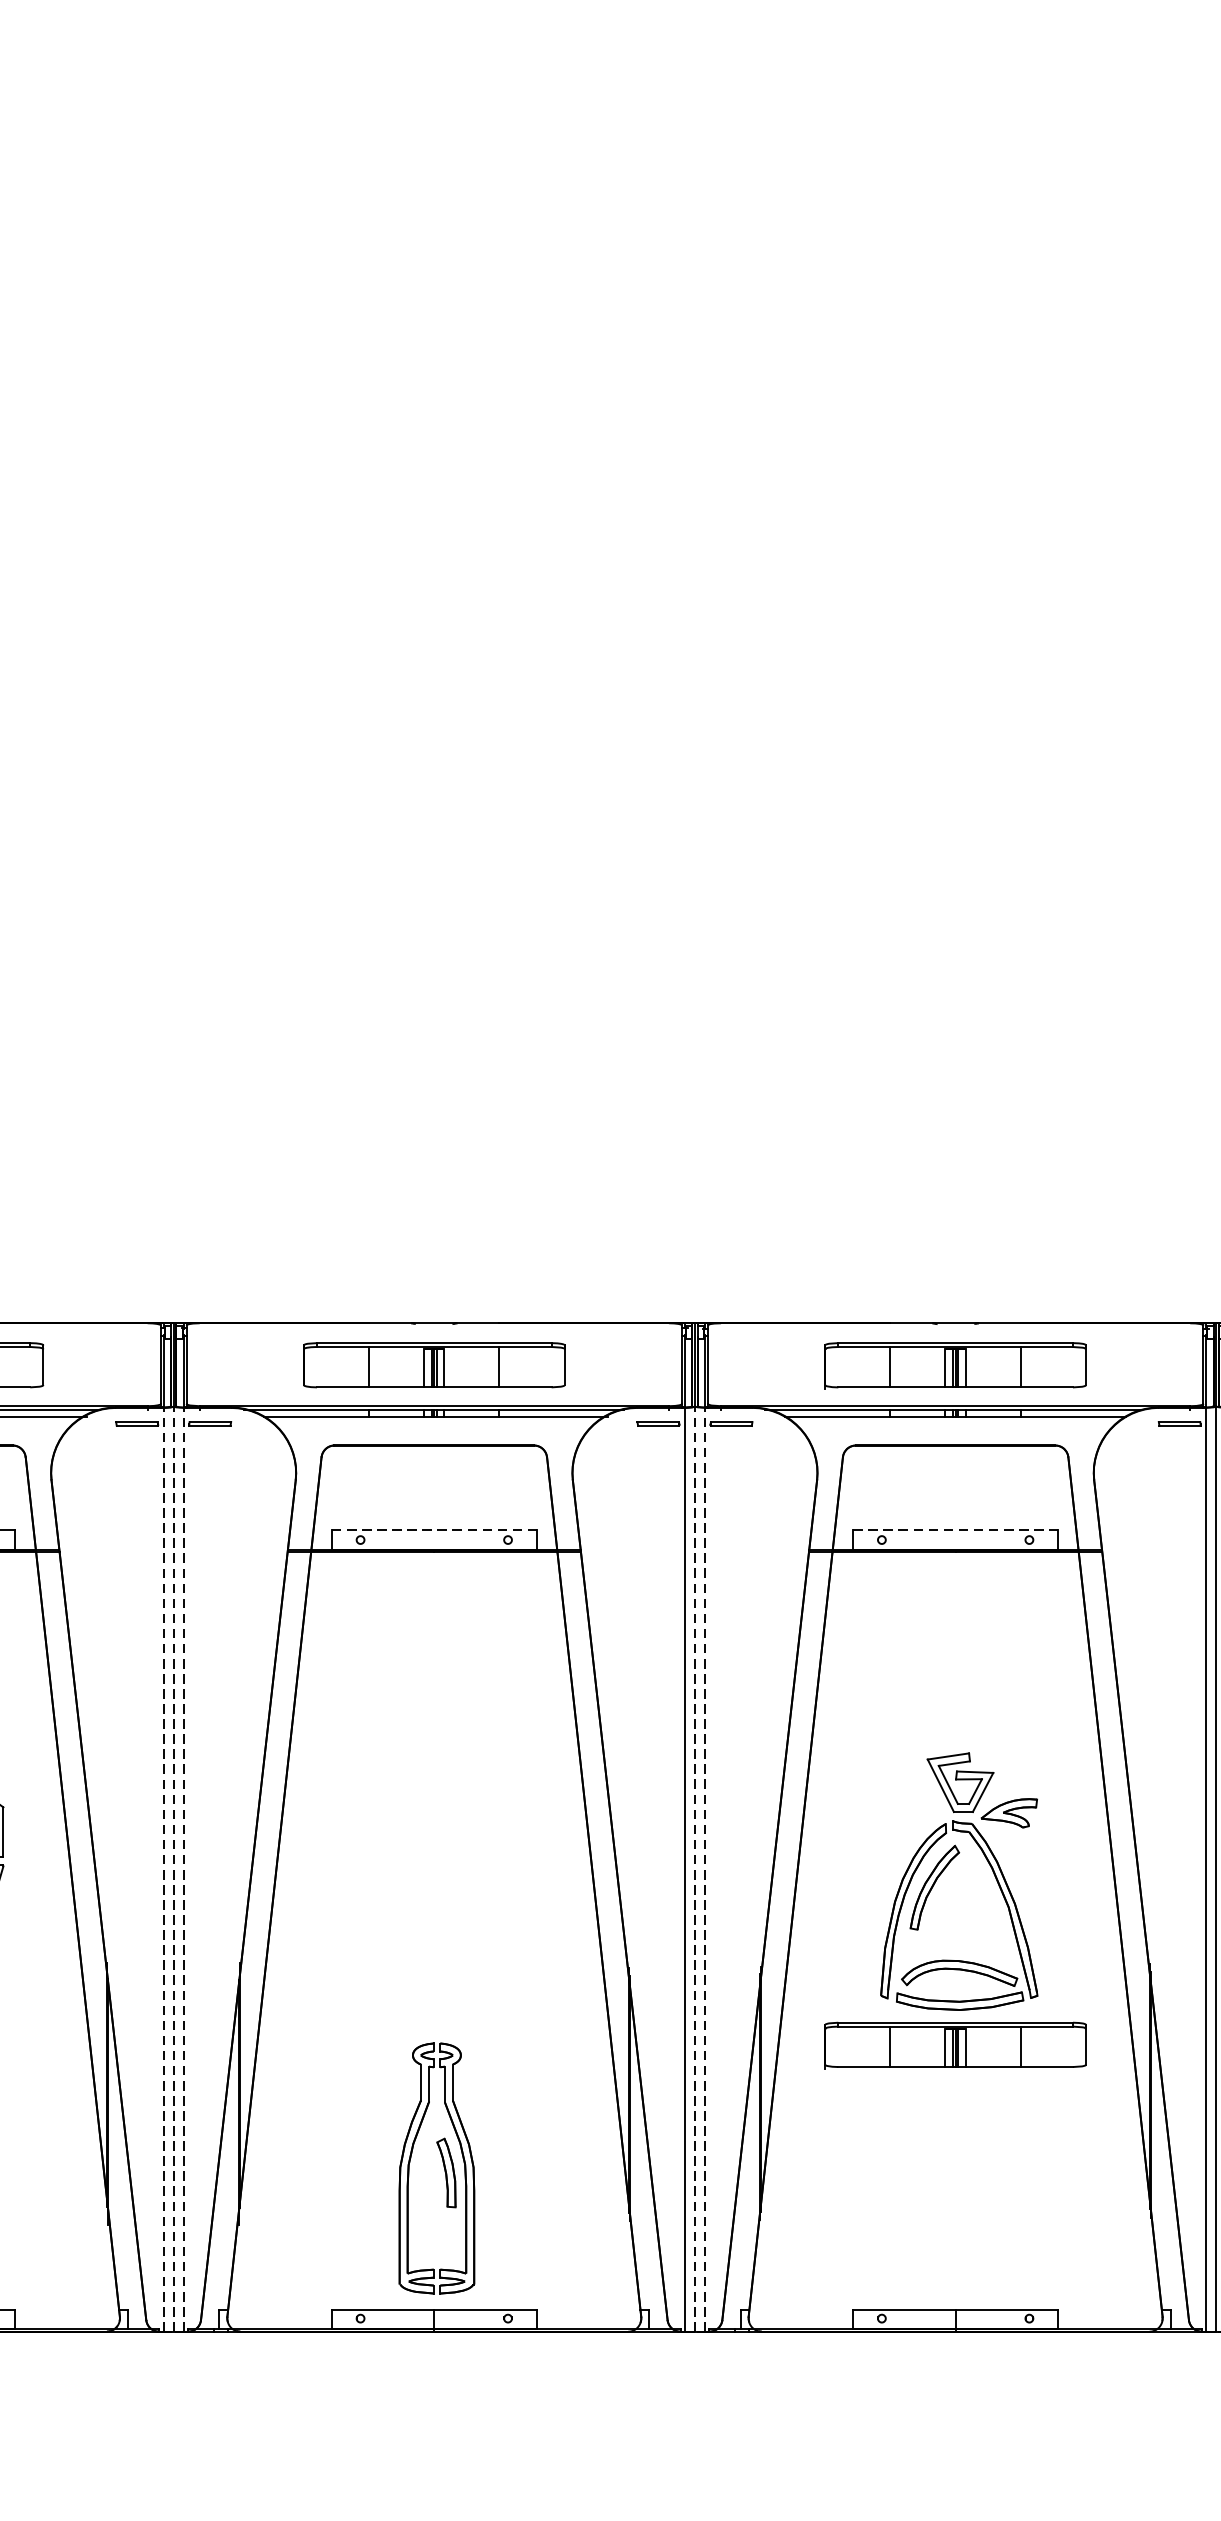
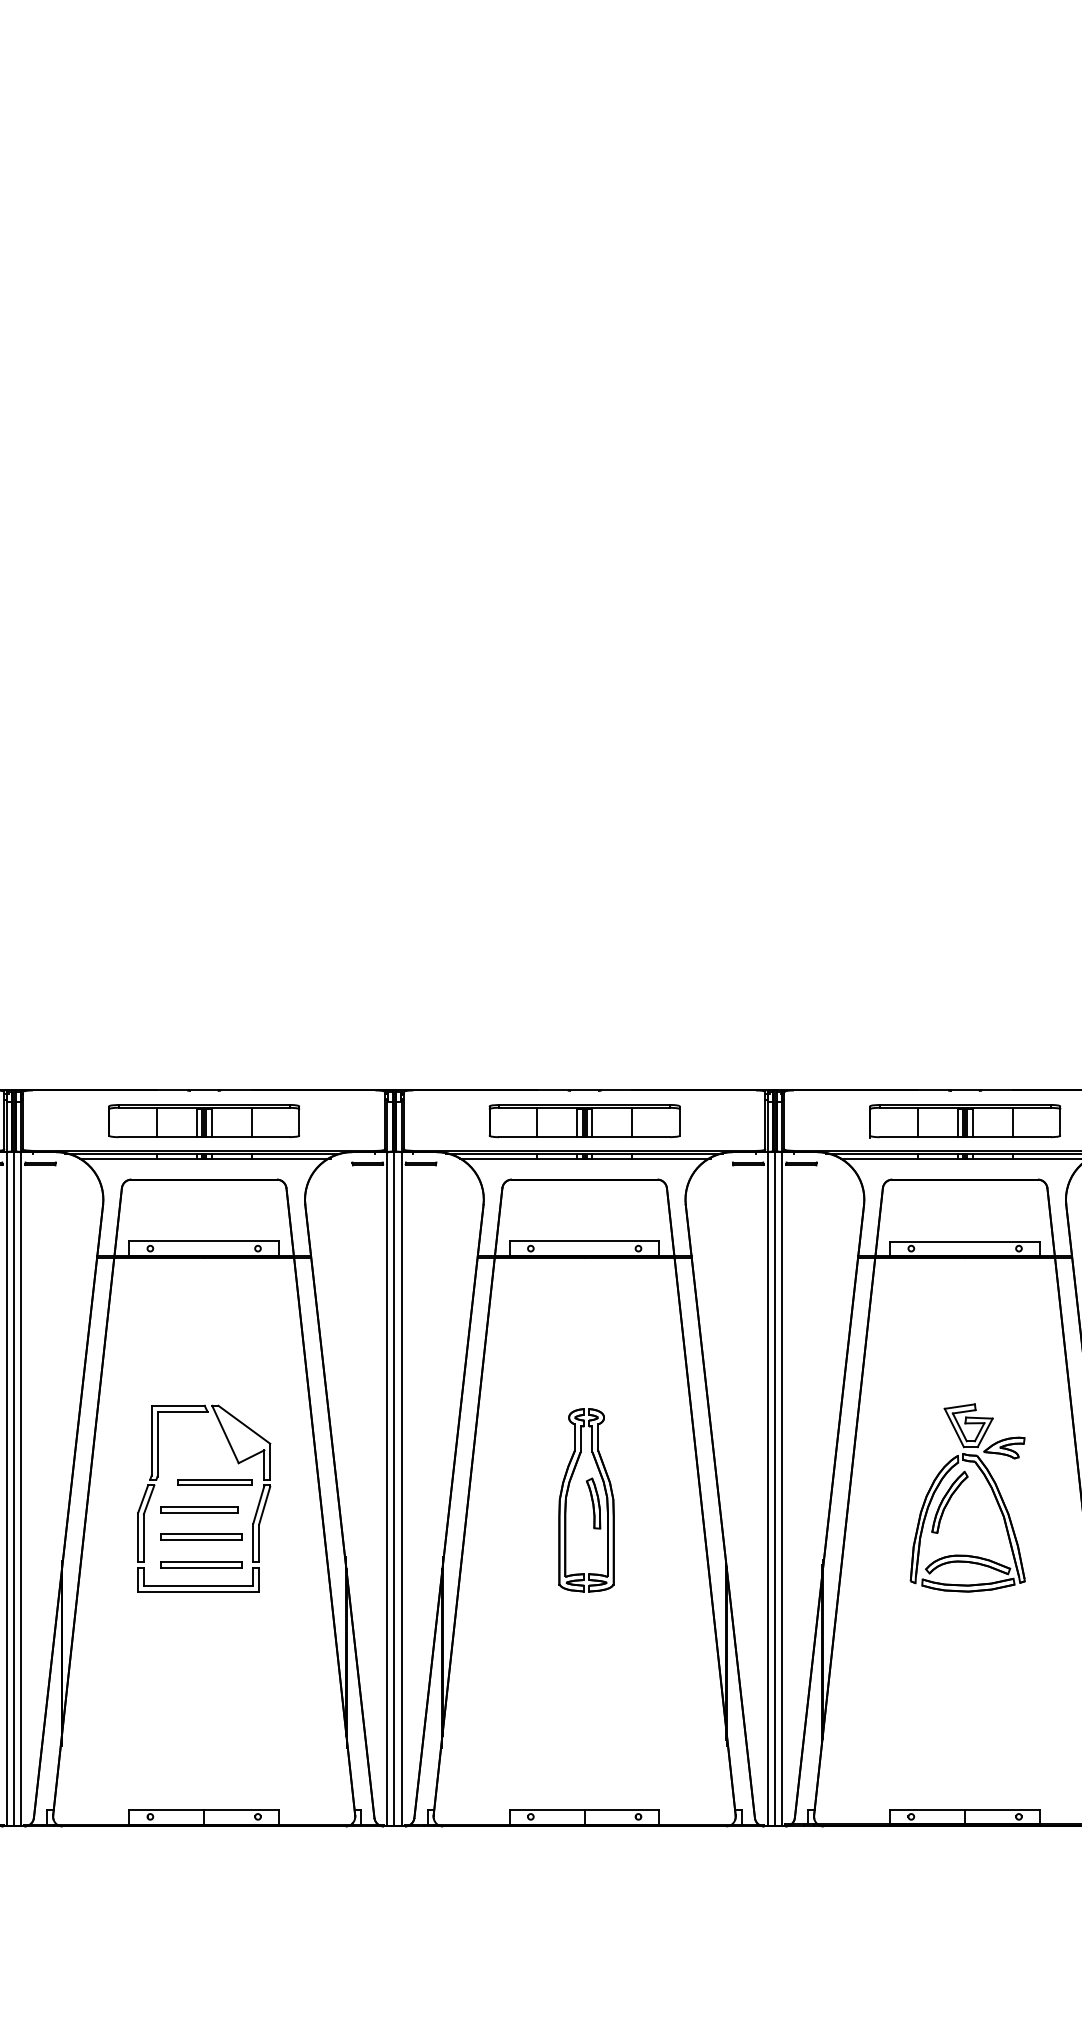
line: (434, 1530) -> (584, 1241), dashed -> solid
line: (956, 1530) -> (965, 1241), dashed -> solid
line: (164, 1868) -> (387, 1488), dashed -> solid
line: (173, 1868) -> (394, 1488), dashed -> solid
line: (183, 1868) -> (401, 1488), dashed -> solid
line: (694, 1868) -> (774, 1488), dashed -> solid
line: (705, 1868) -> (782, 1488), dashed -> solid
part: (956, 2045) -> (965, 1617), removed
part: (436, 2168) -> (586, 1500), moved

